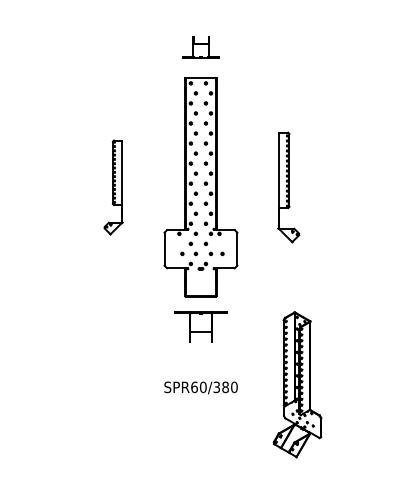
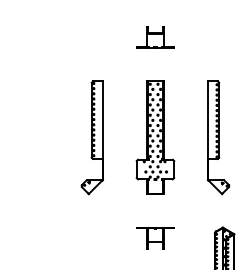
part: (200, 47) -> (155, 37), size x1.43
part: (113, 187) -> (92, 137), size x1.67
part: (201, 187) -> (155, 137), size x0.71
part: (288, 187) -> (218, 137), size x1.43

